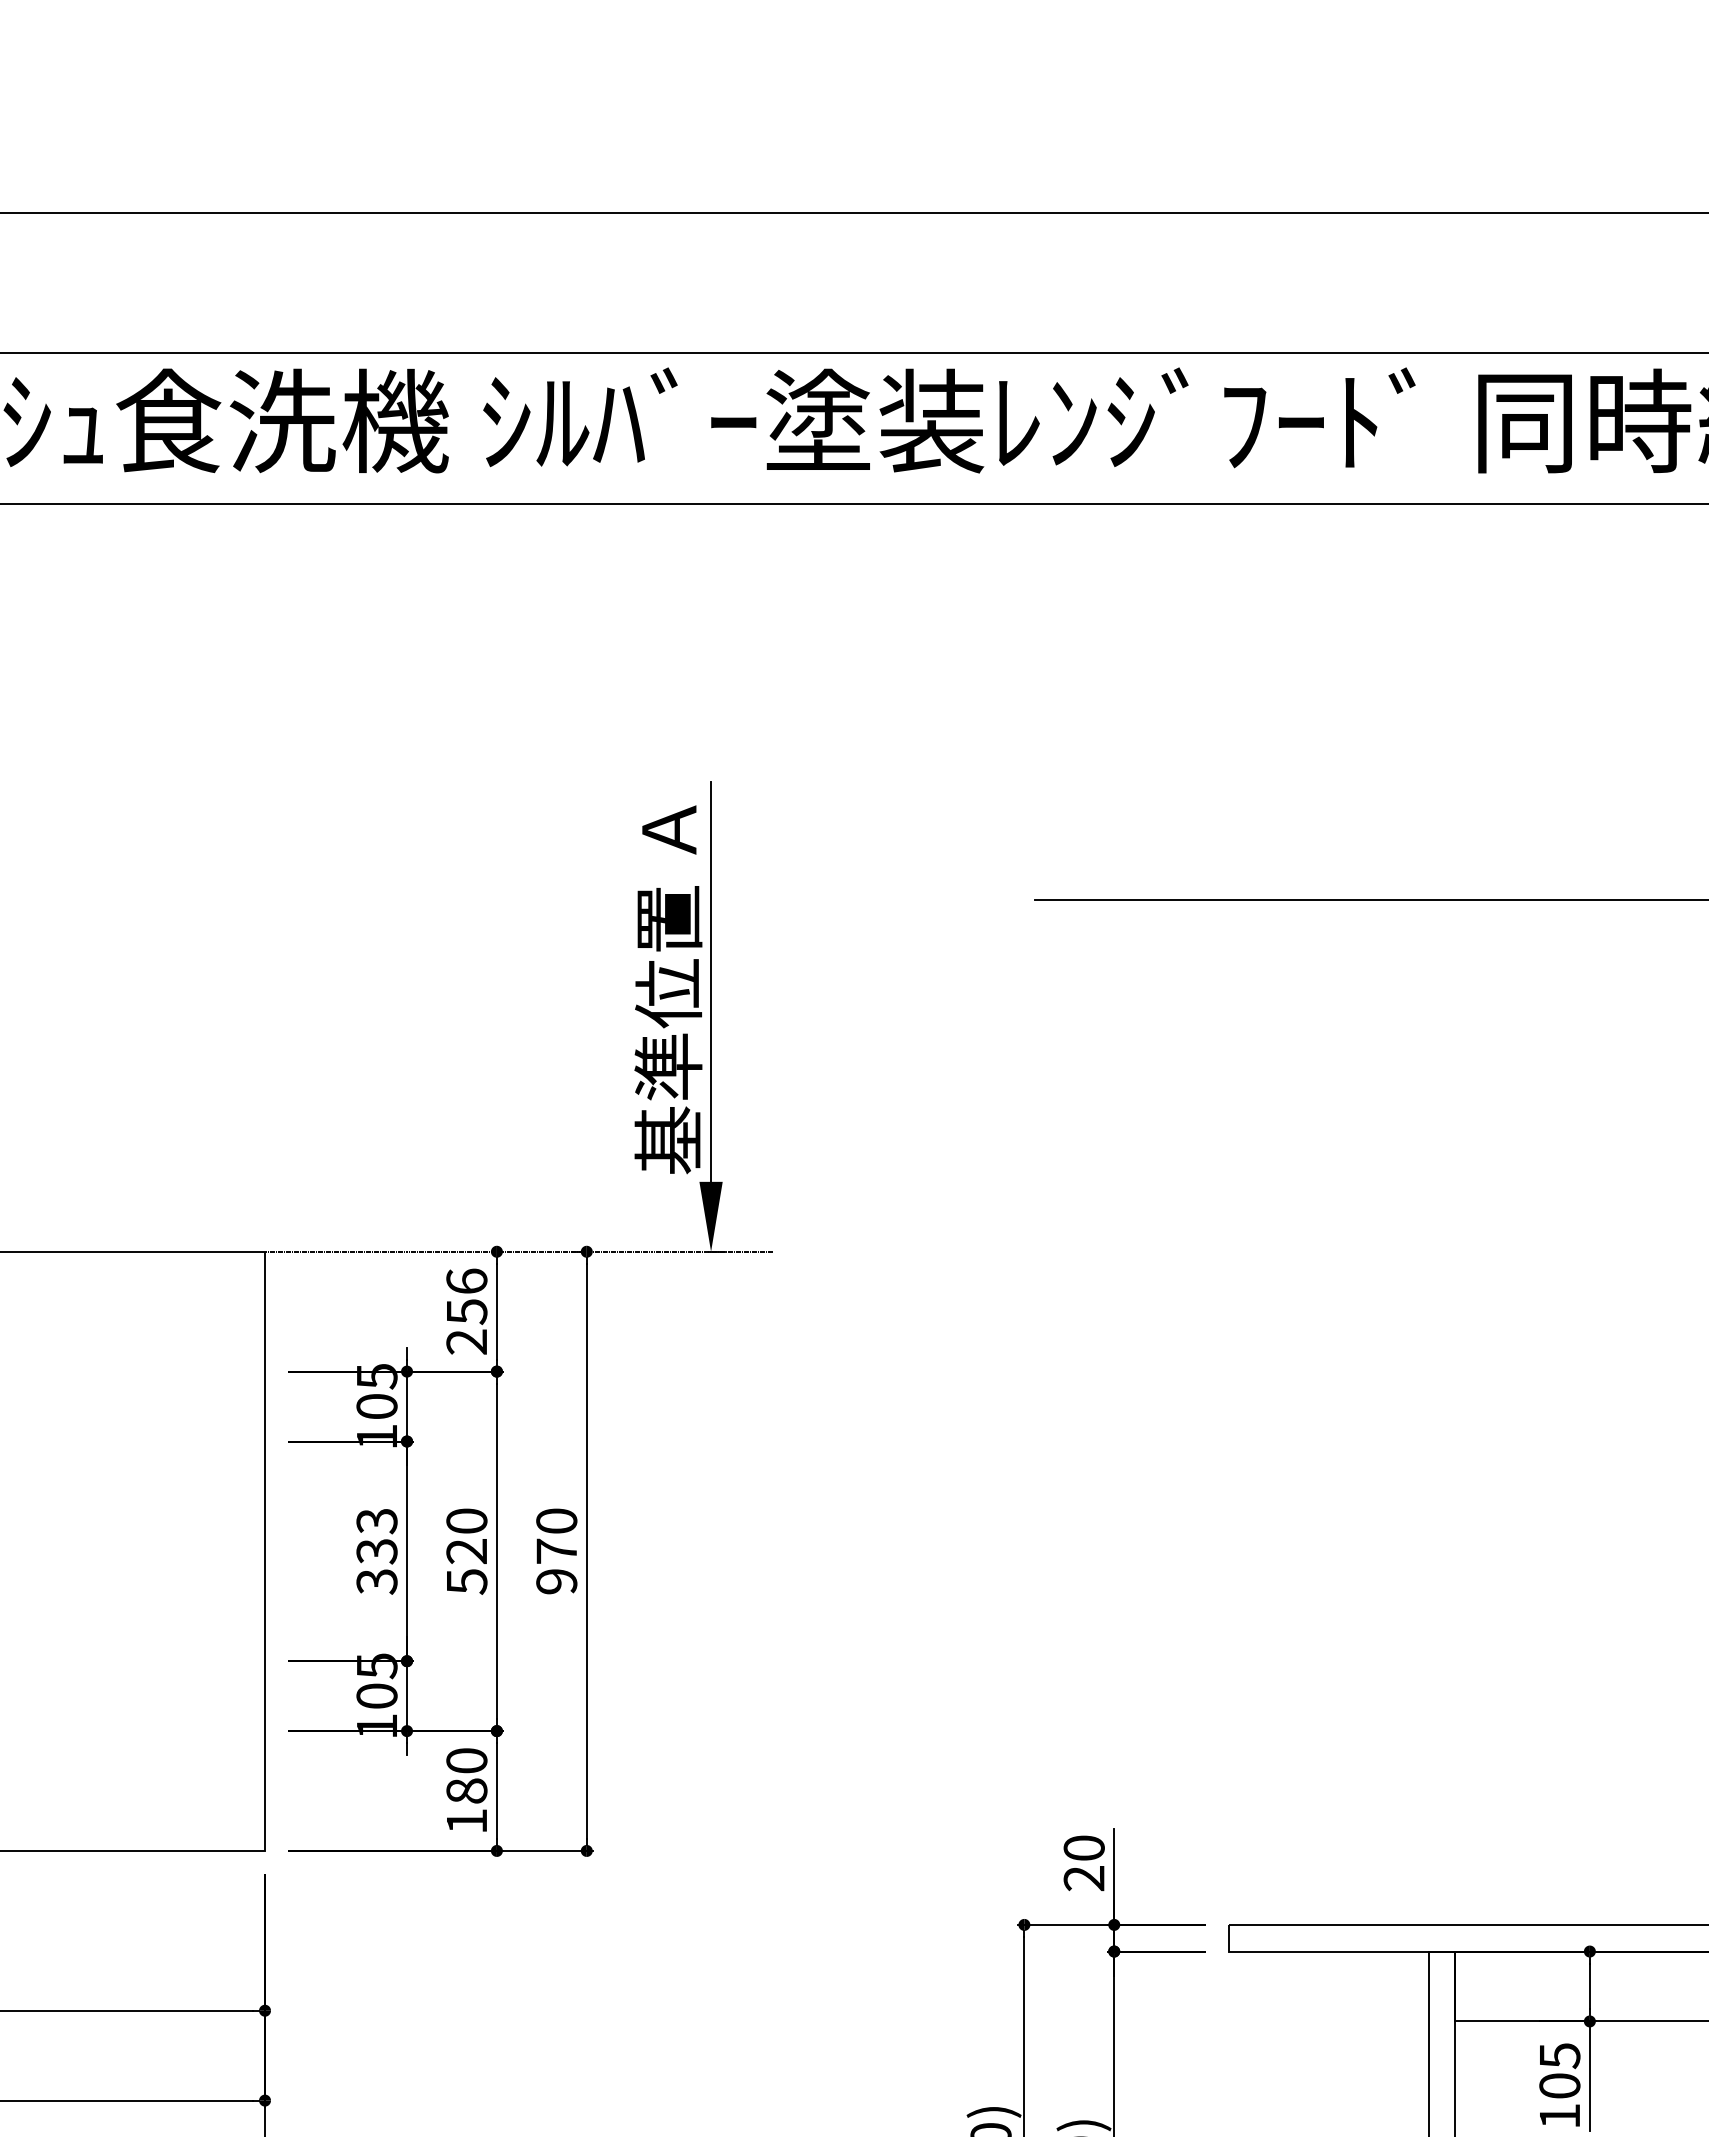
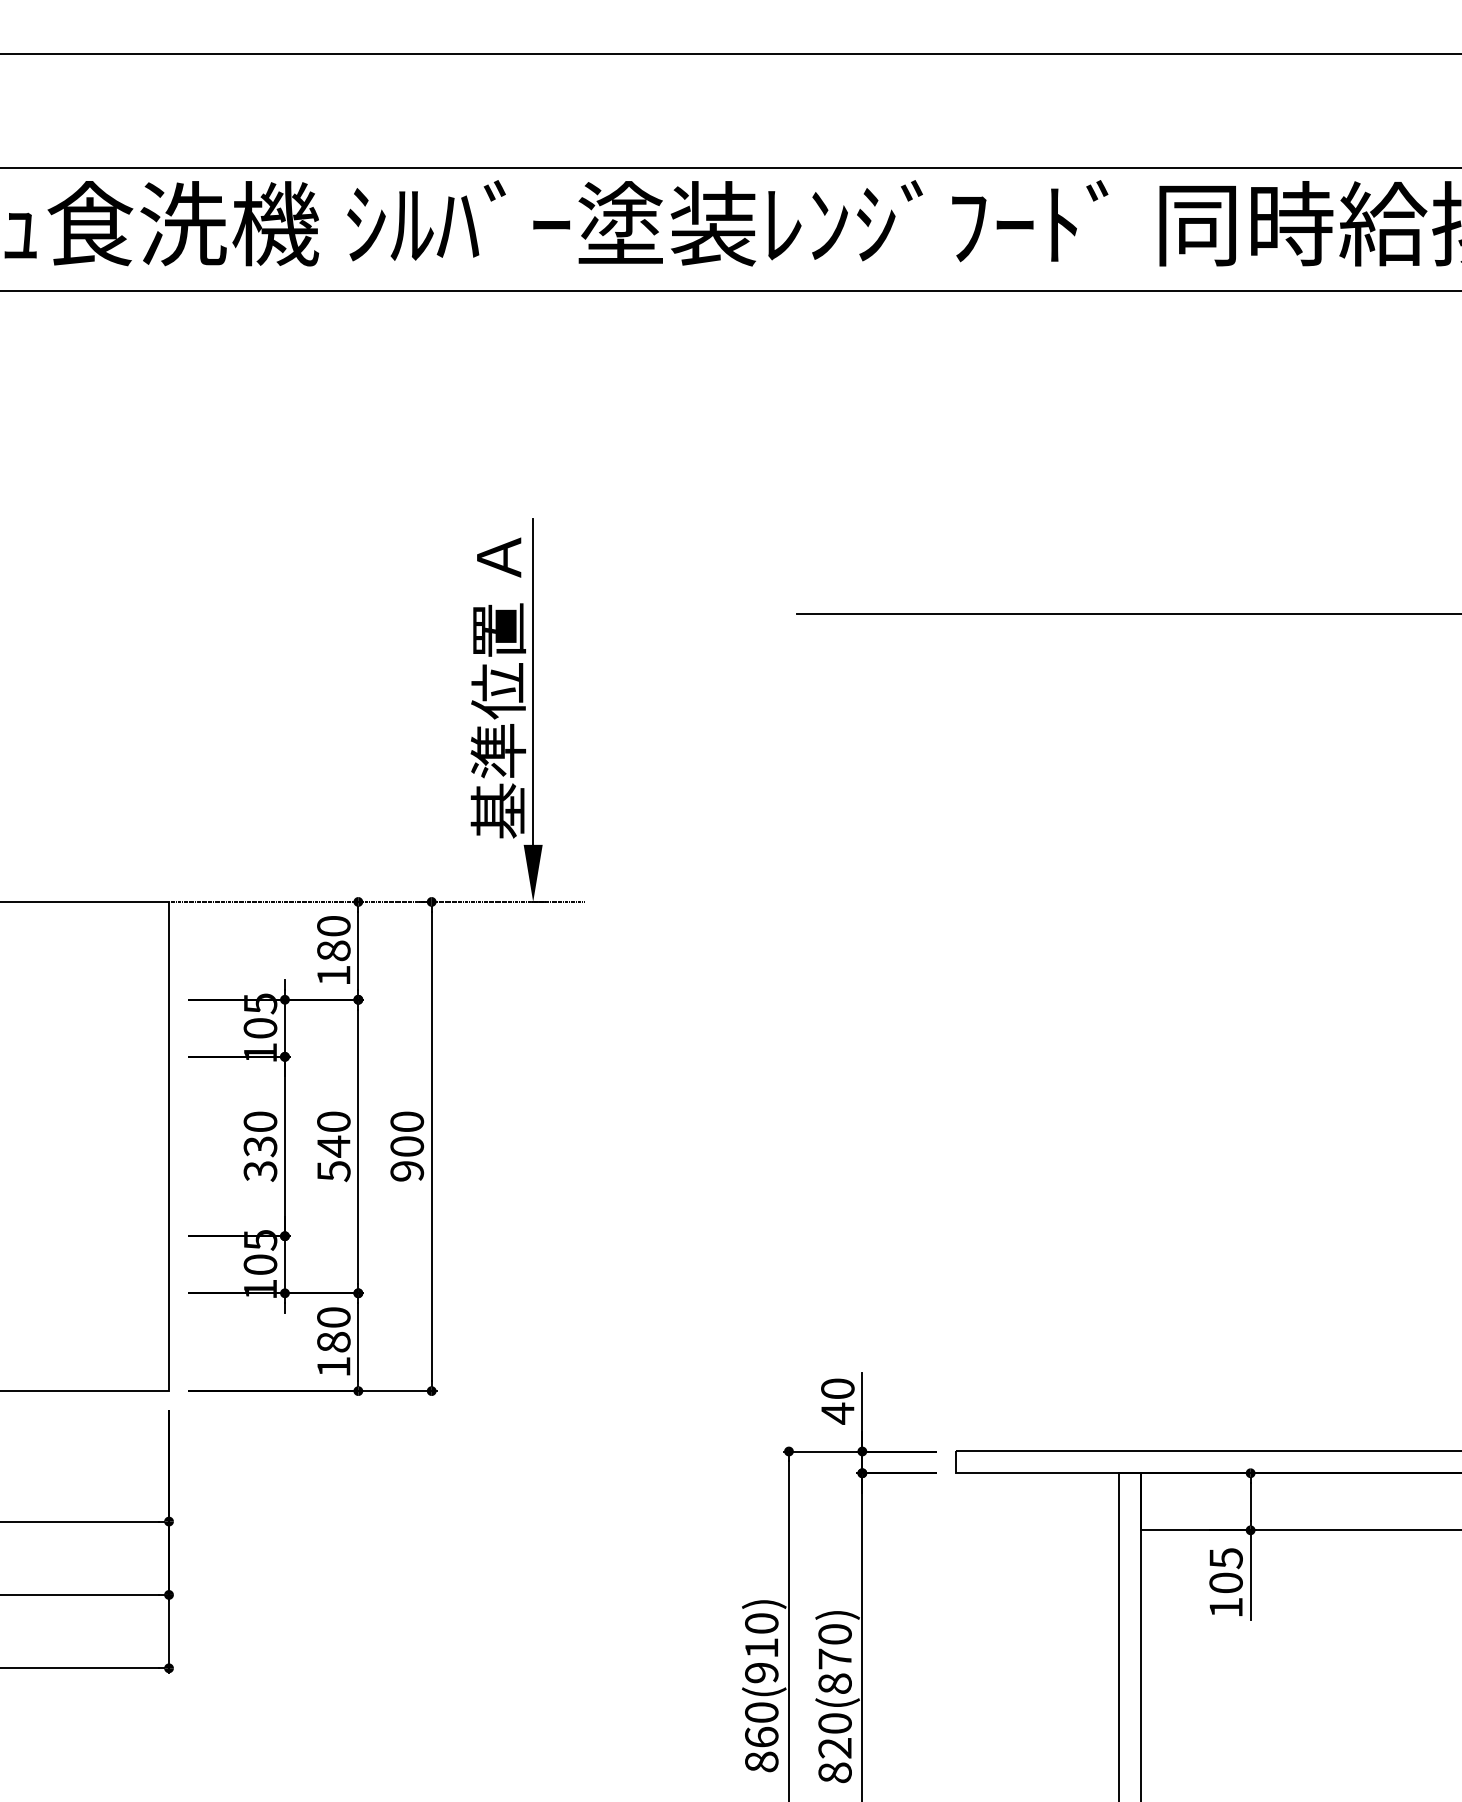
text: (466, 1311) -> (333, 950), 256 -> 180
text: (377, 1520) -> (260, 1121), 333 -> 330
text: (466, 1551) -> (333, 1146), 520 -> 540
text: (557, 1551) -> (407, 1146), 970 -> 900
text: (1083, 1878) -> (837, 1413), 20 -> 40

